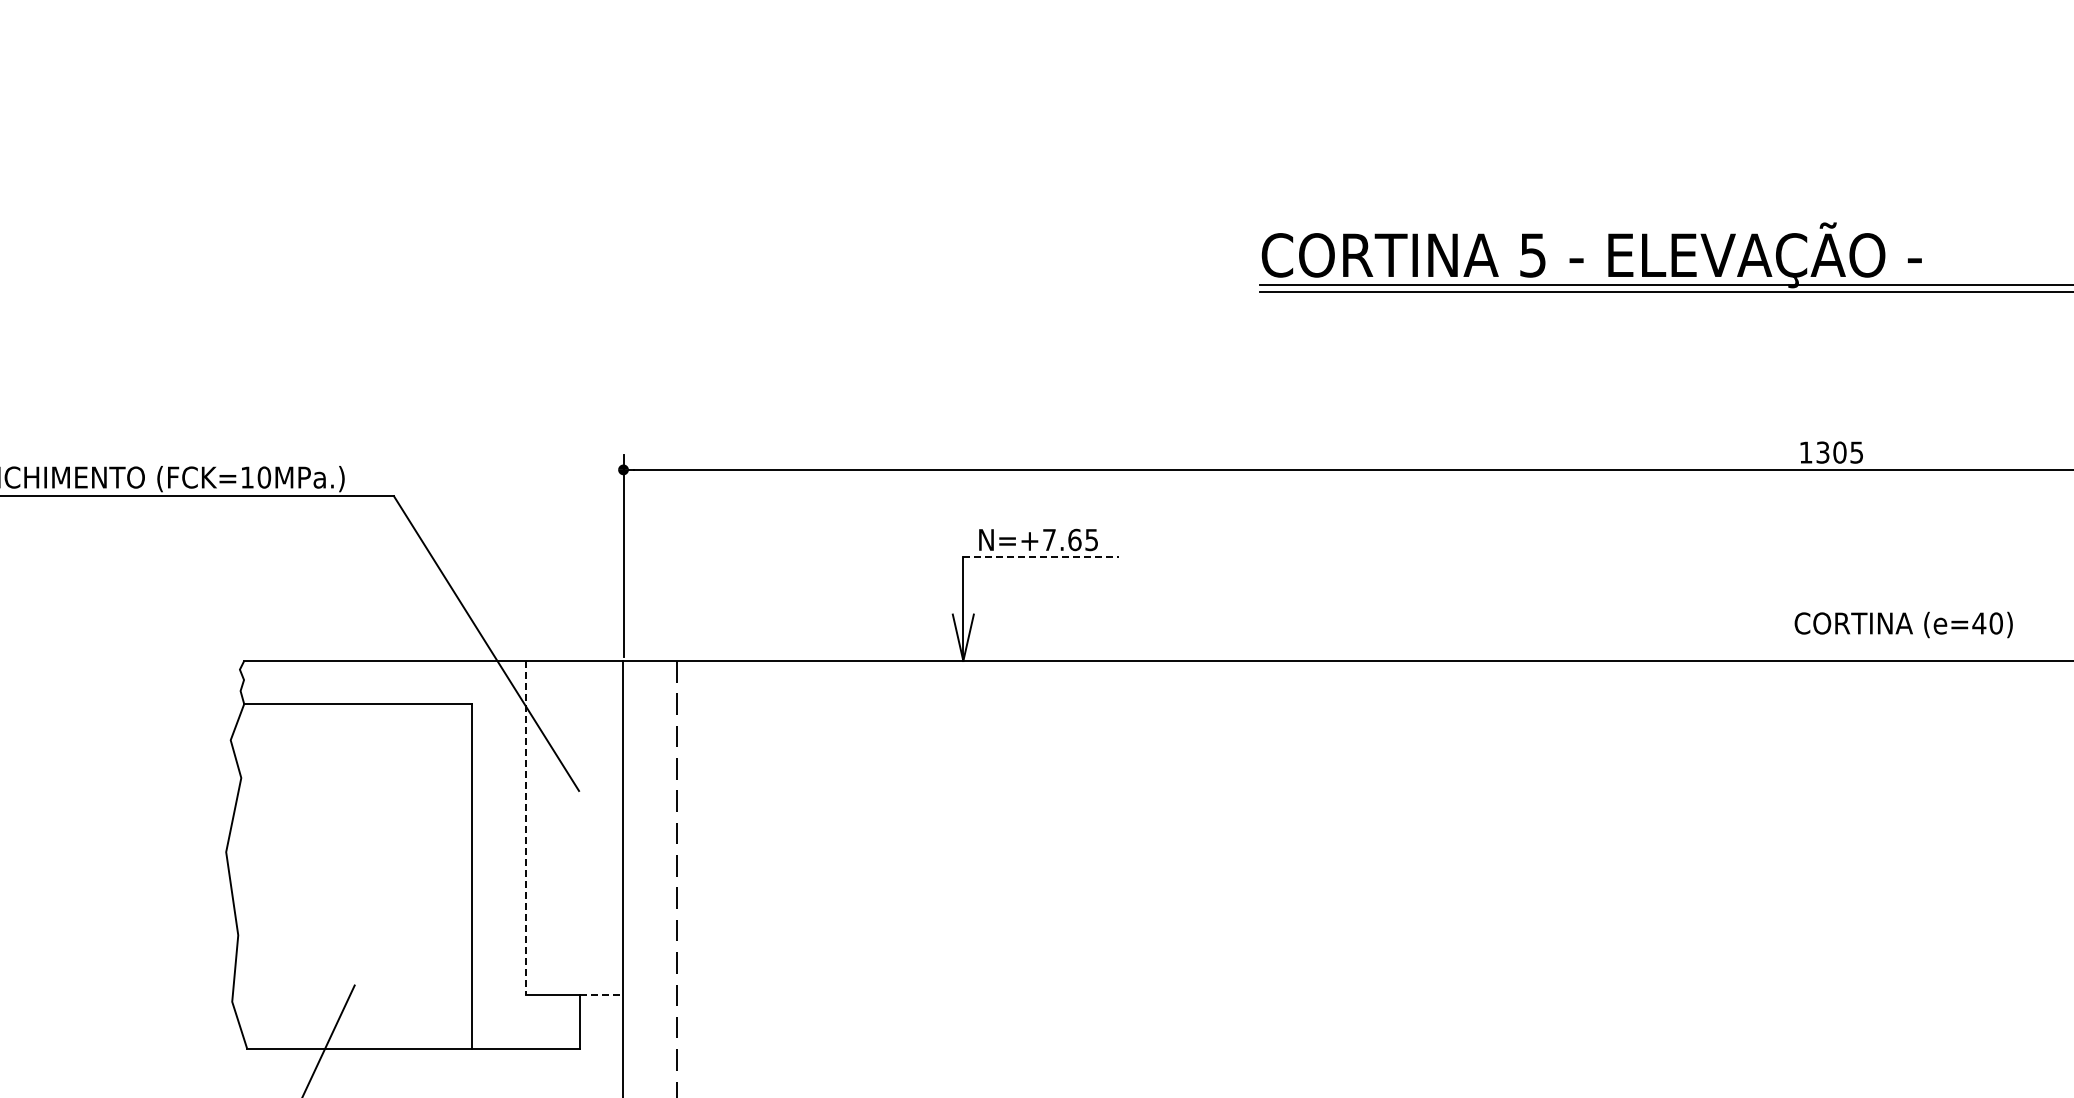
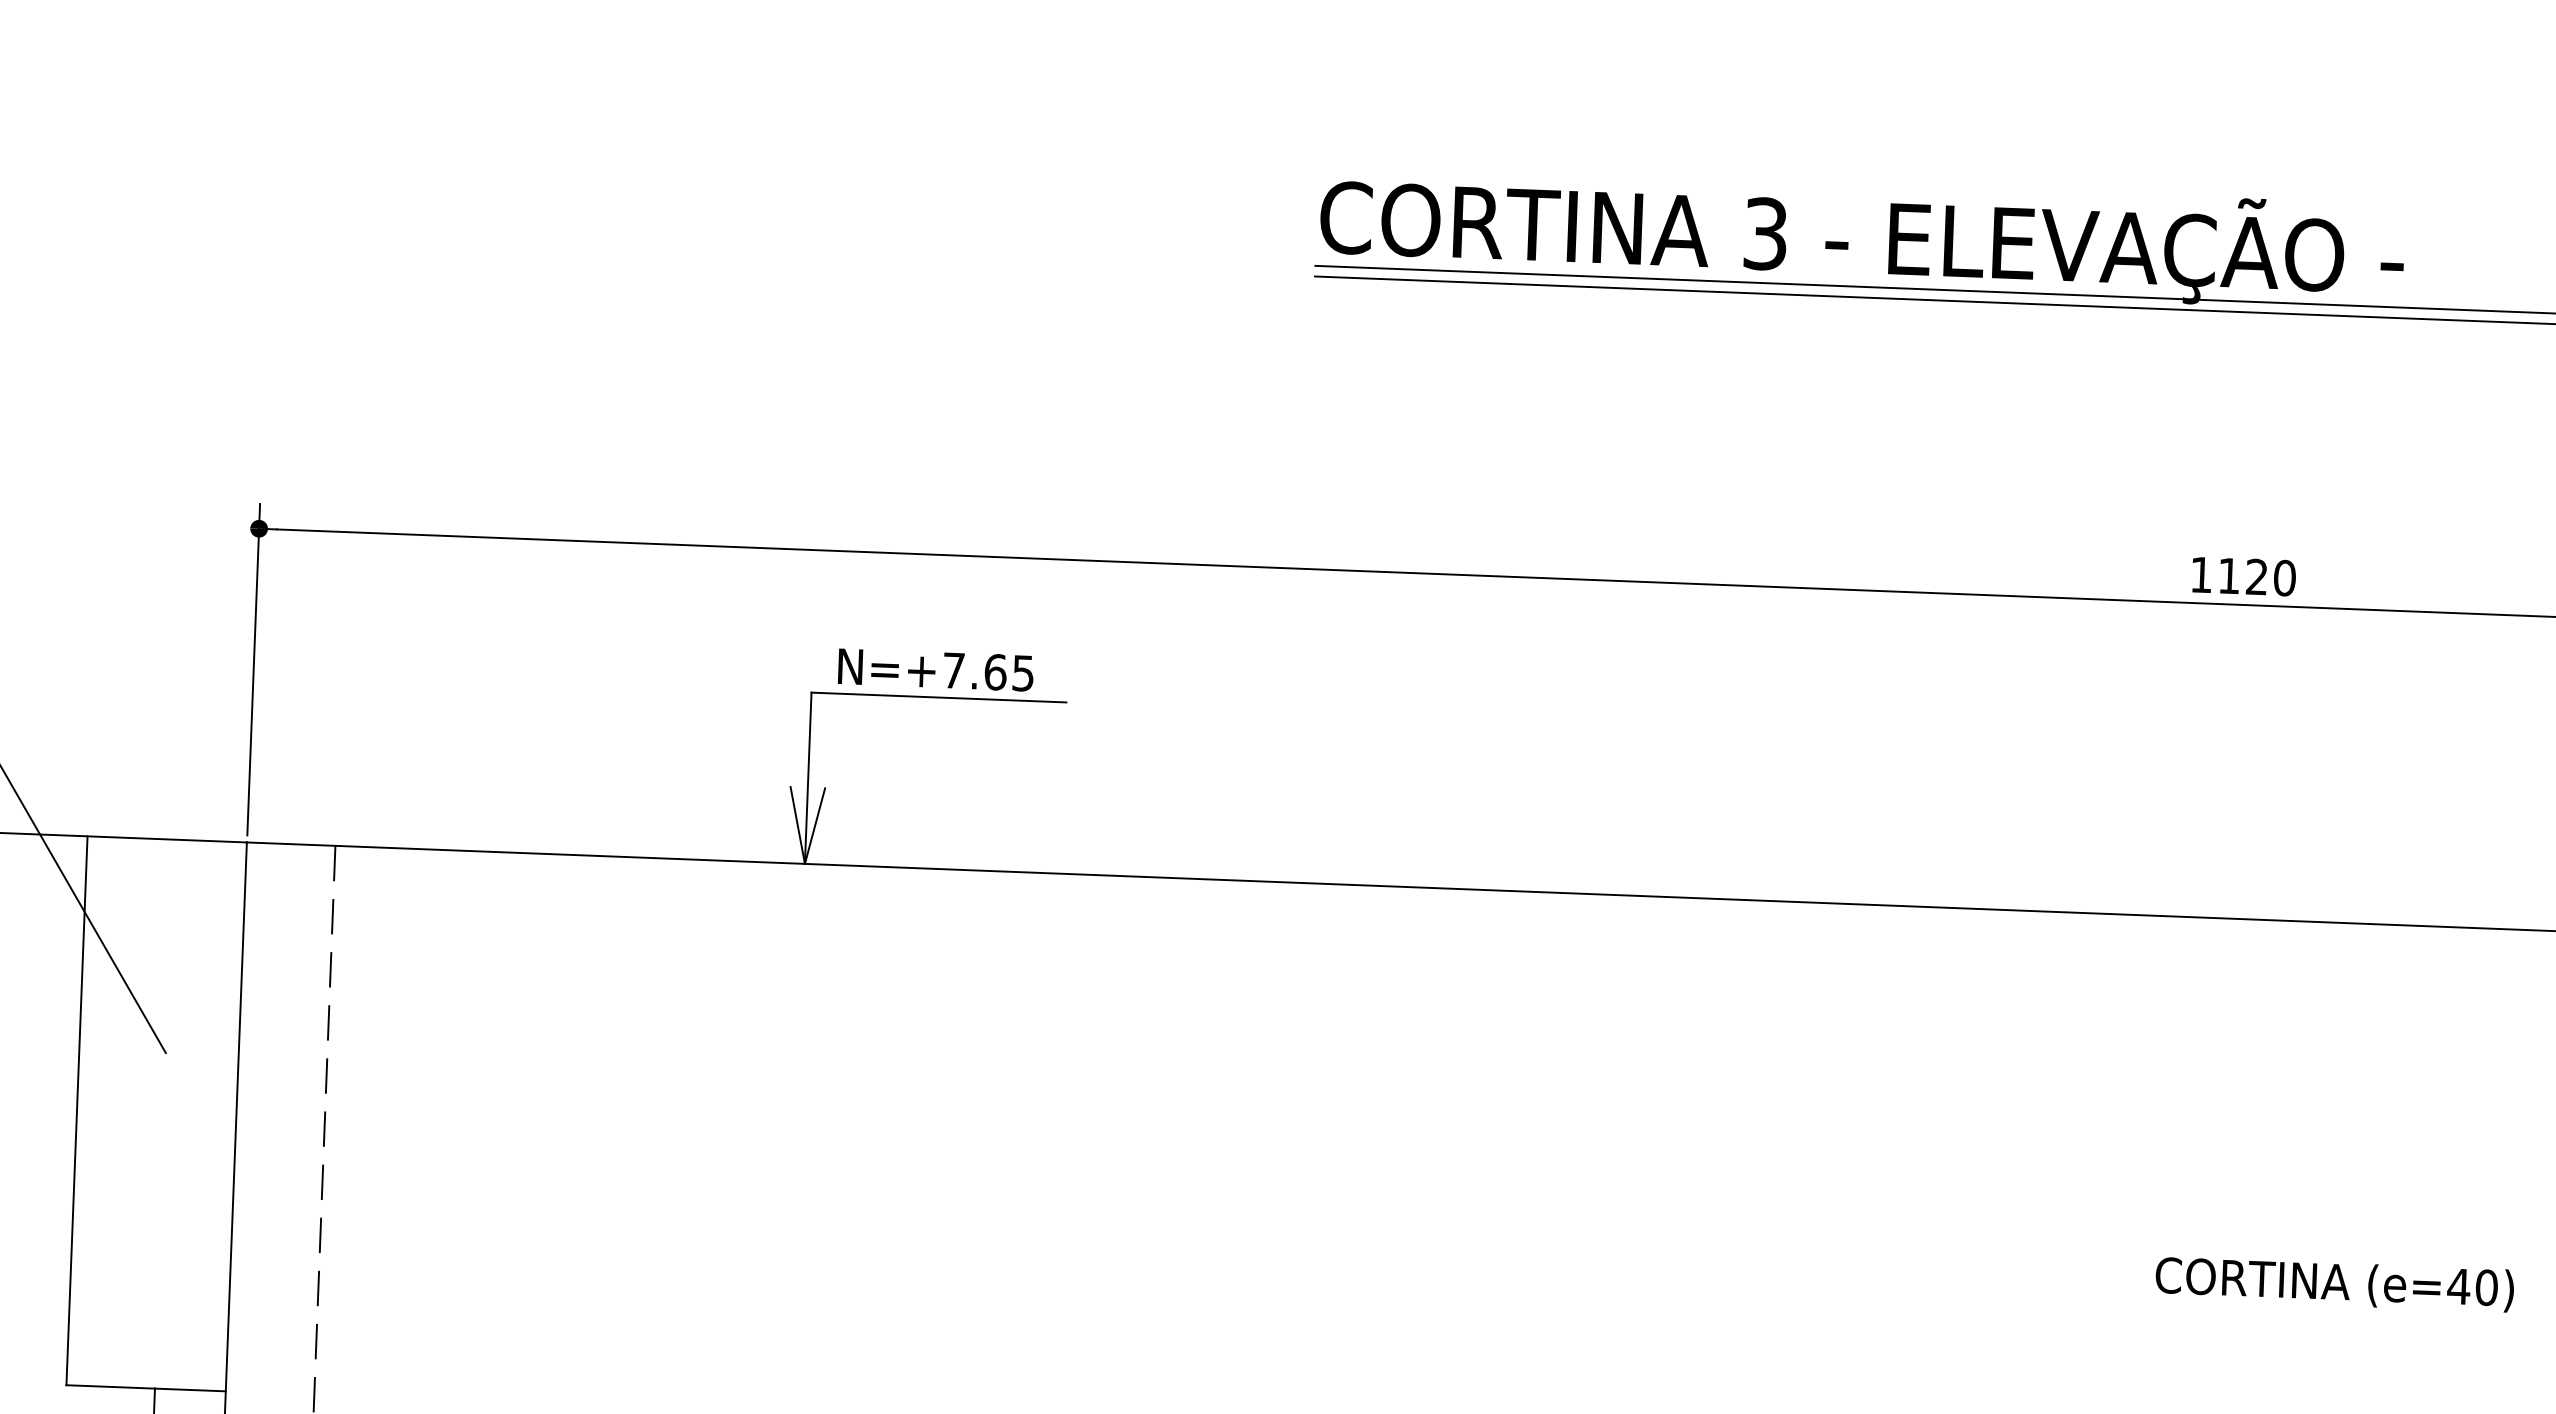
text: (1532, 254) -> (1764, 232), 5 -> 3
text: (1839, 452) -> (2256, 576), 1305 -> 1120
line: (1040, 556) -> (938, 697), dashed -> solid
text: (1903, 624) -> (2334, 1283), moved
line: (526, 828) -> (77, 1111), dashed -> solid
line: (601, 995) -> (189, 1390), dashed -> solid

